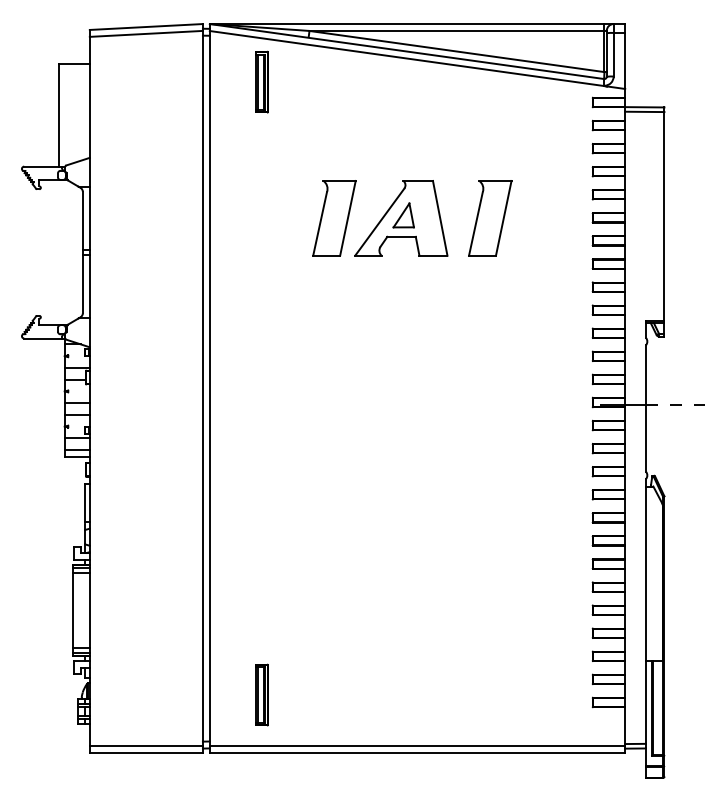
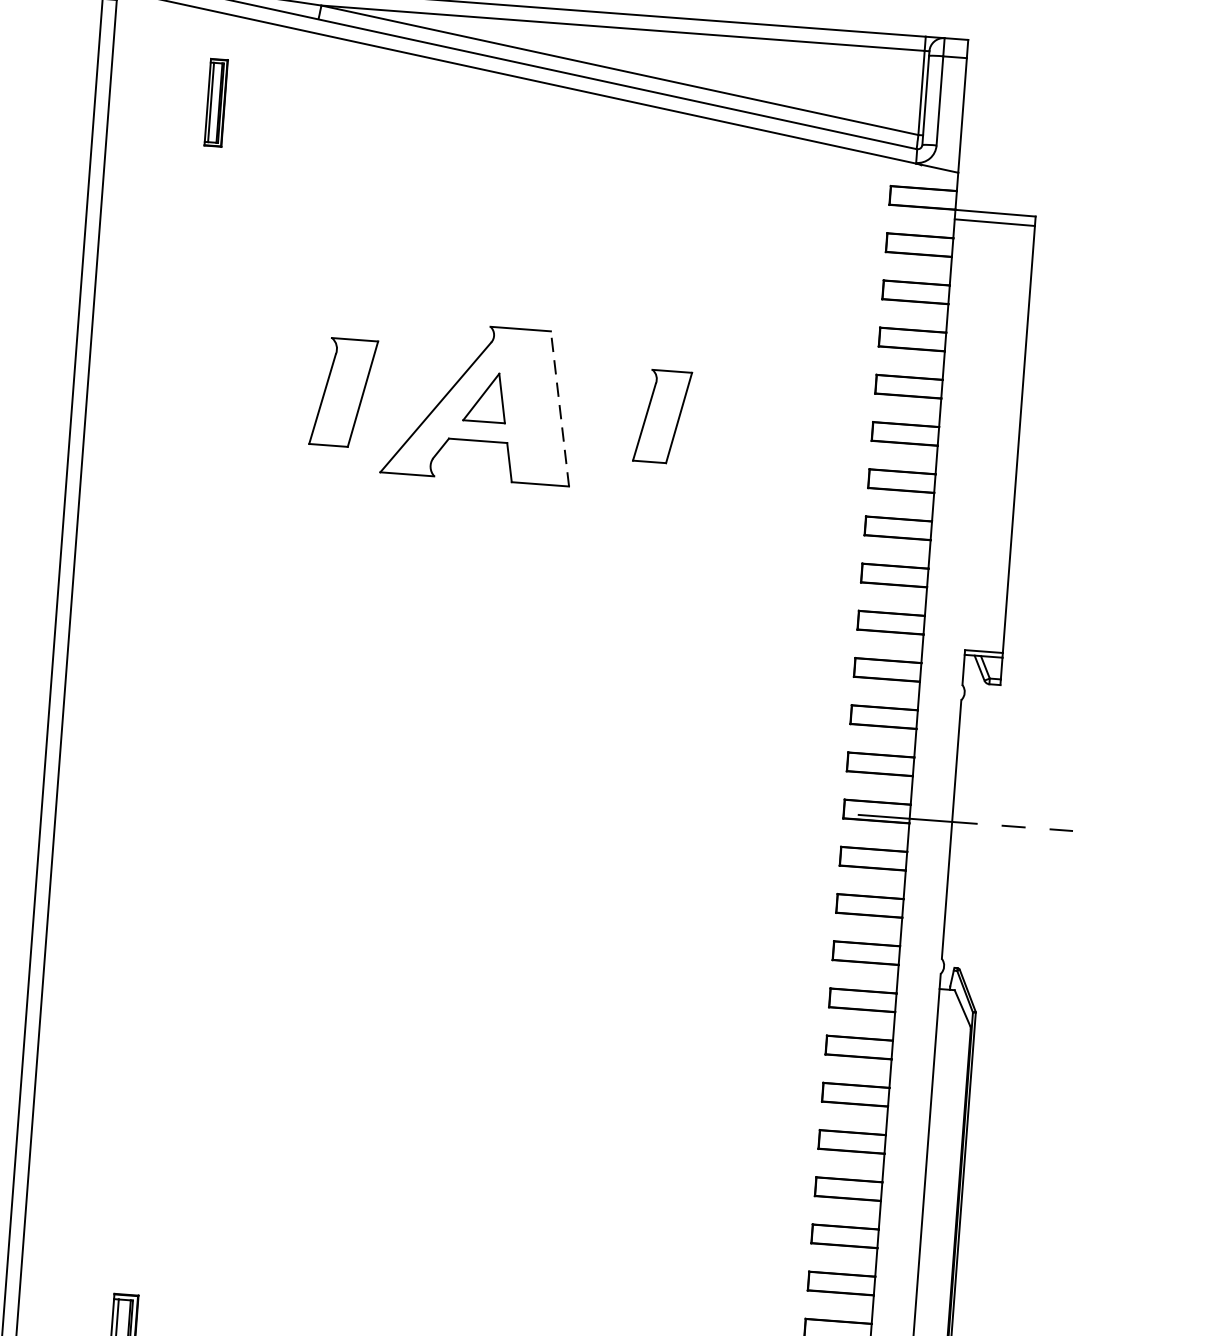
part: (261, 81) -> (215, 101), size x0.7
line: (440, 217) -> (560, 407), solid -> dashed
part: (334, 218) -> (343, 392), size x0.7
part: (490, 218) -> (662, 416), size x0.6

